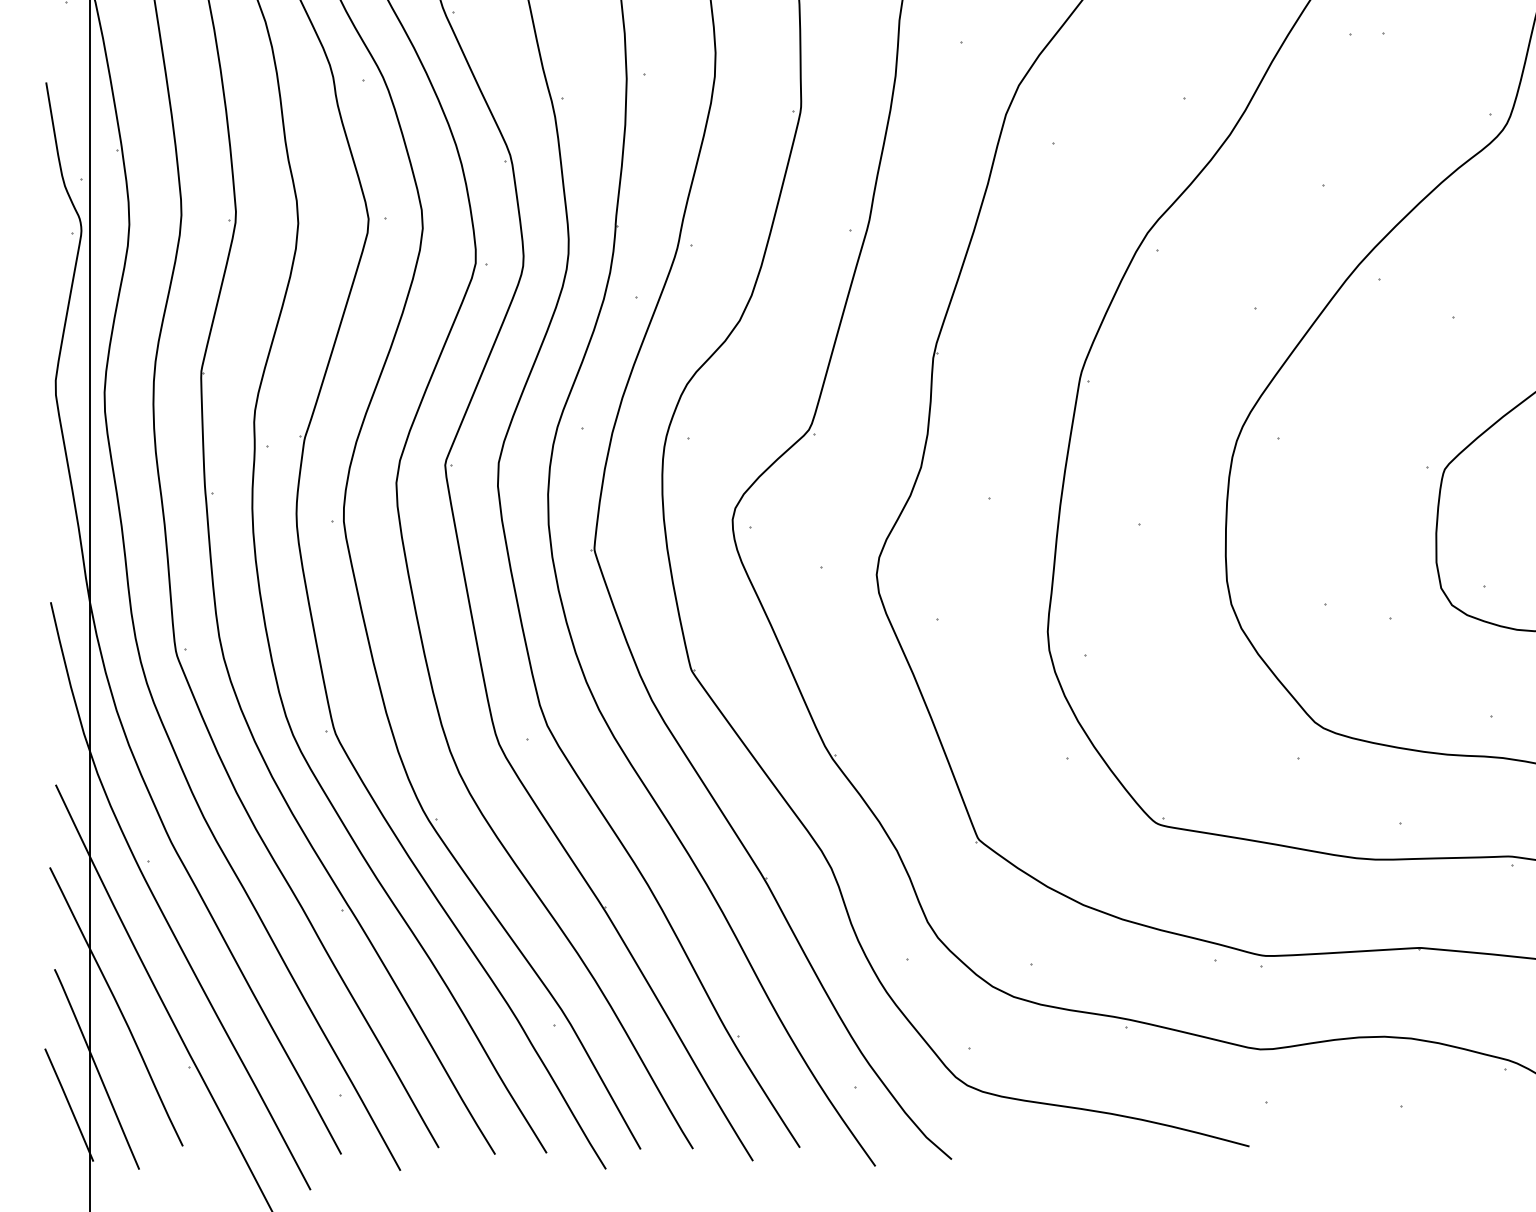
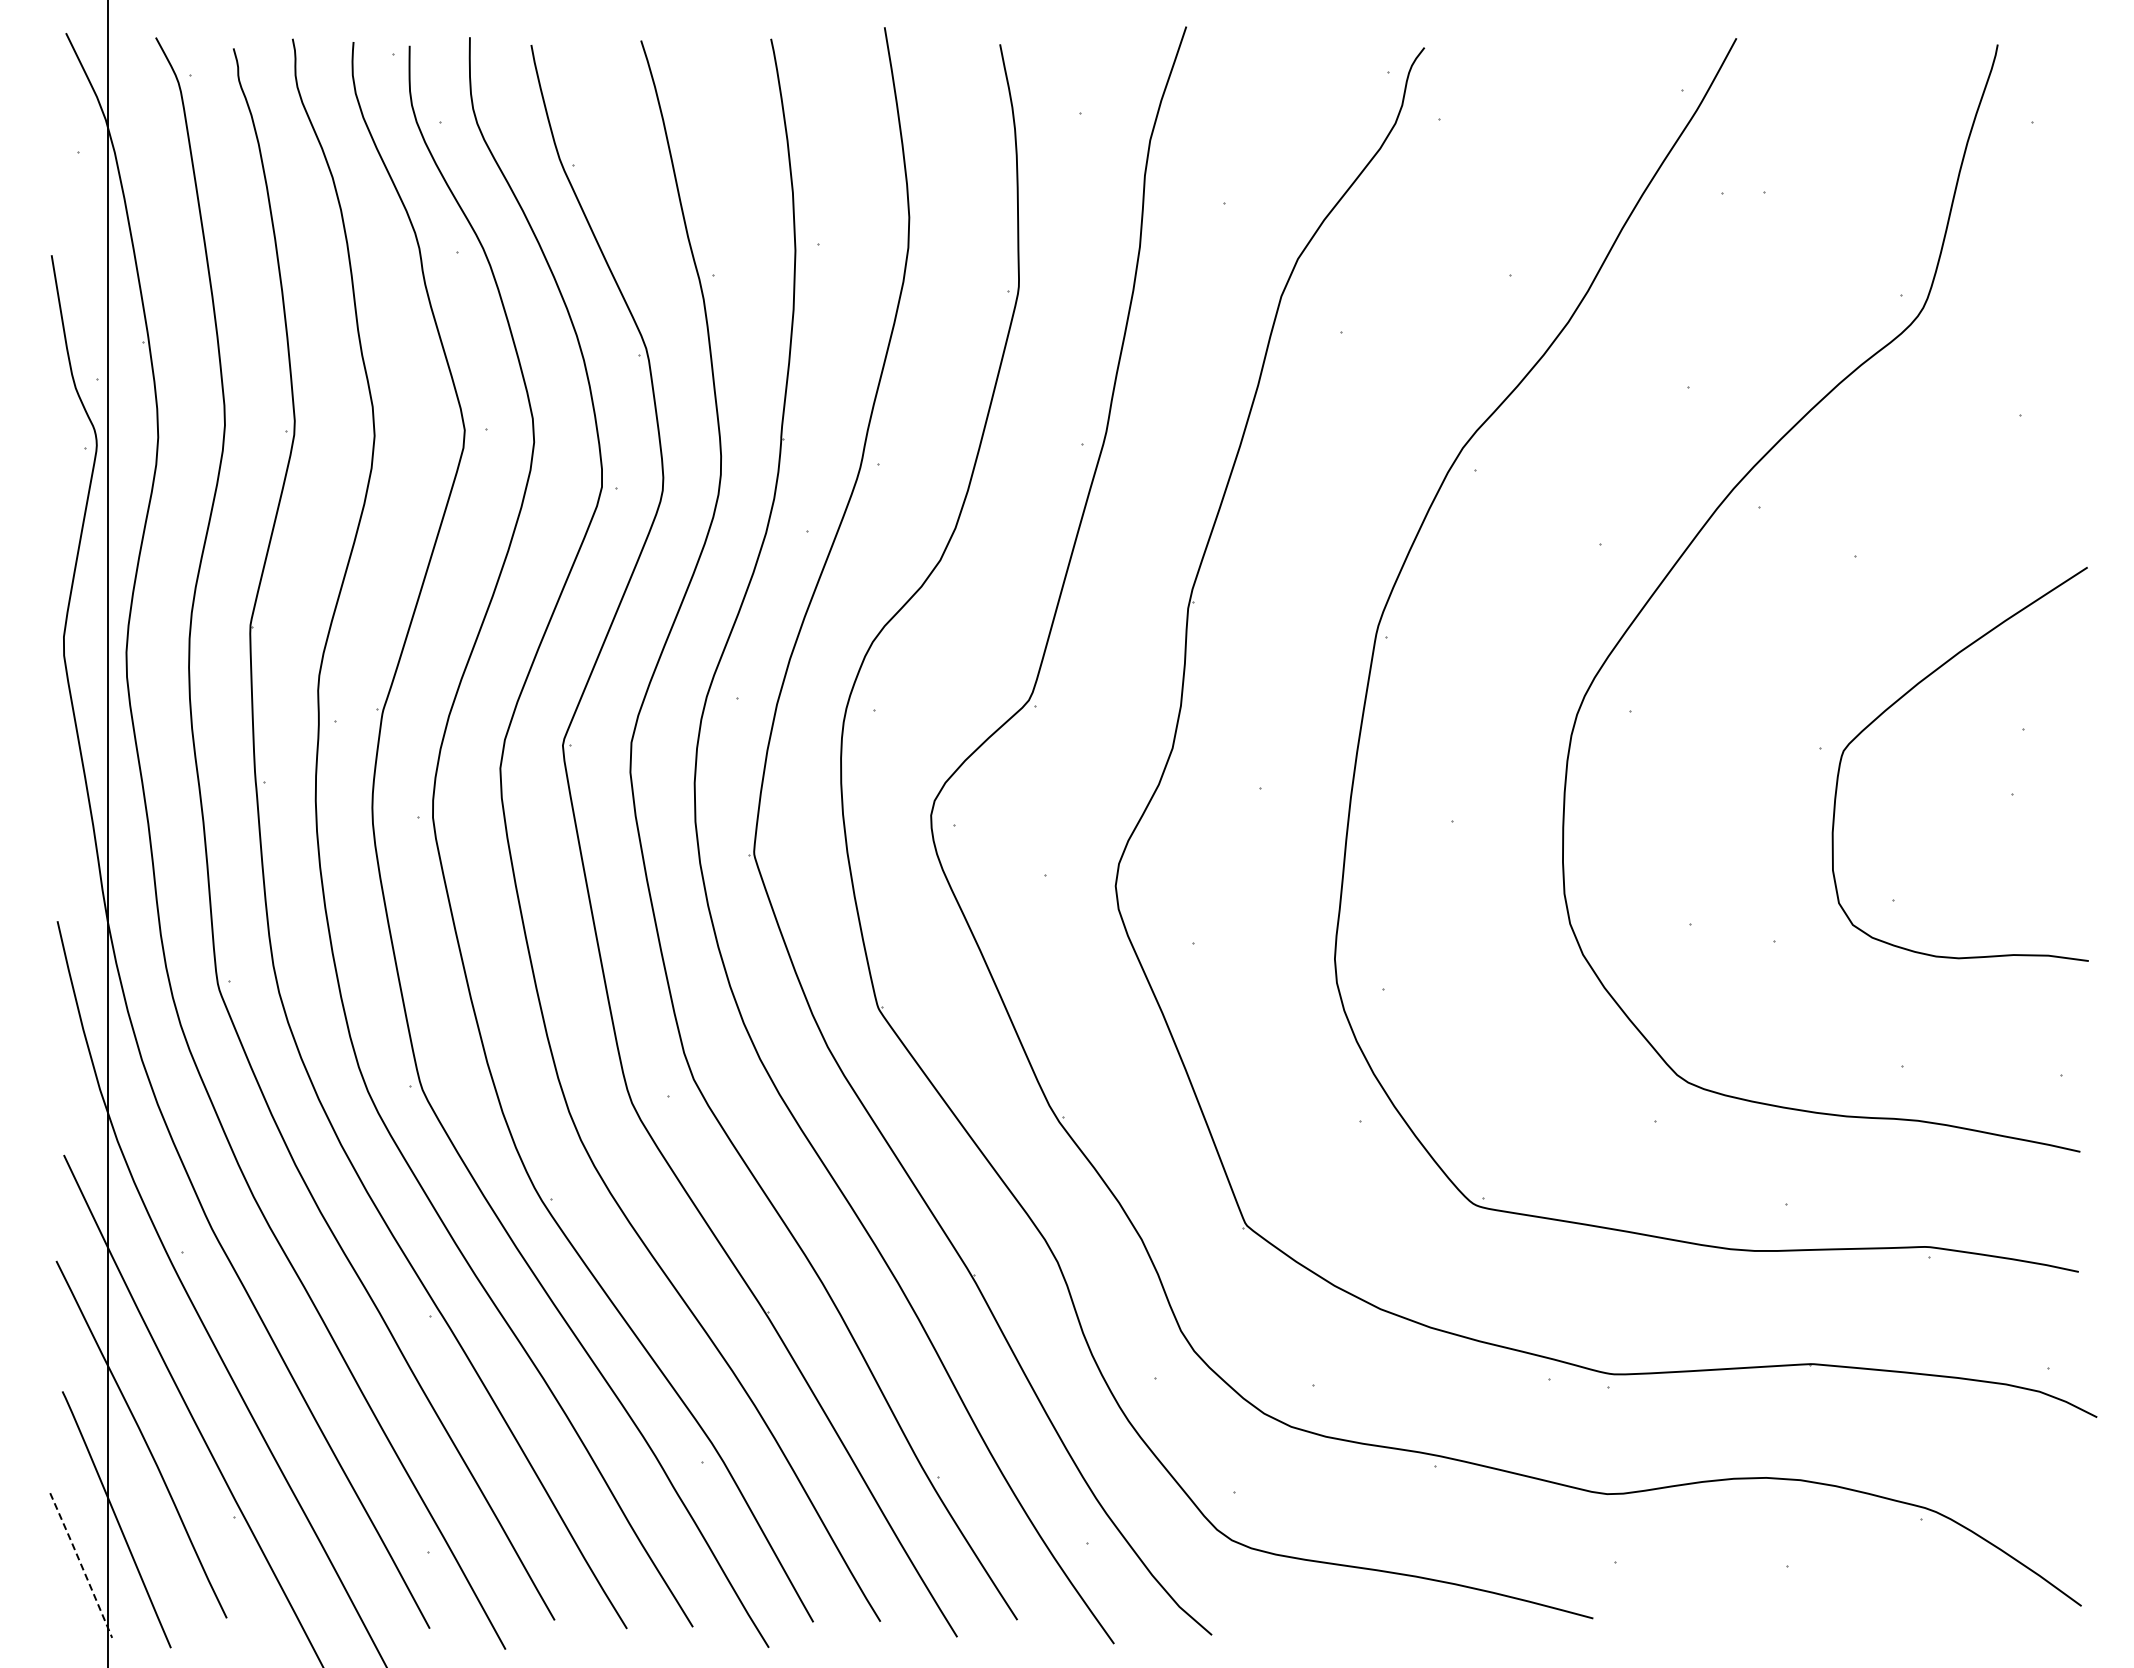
line: (69, 1105) -> (81, 1565), solid -> dashed

